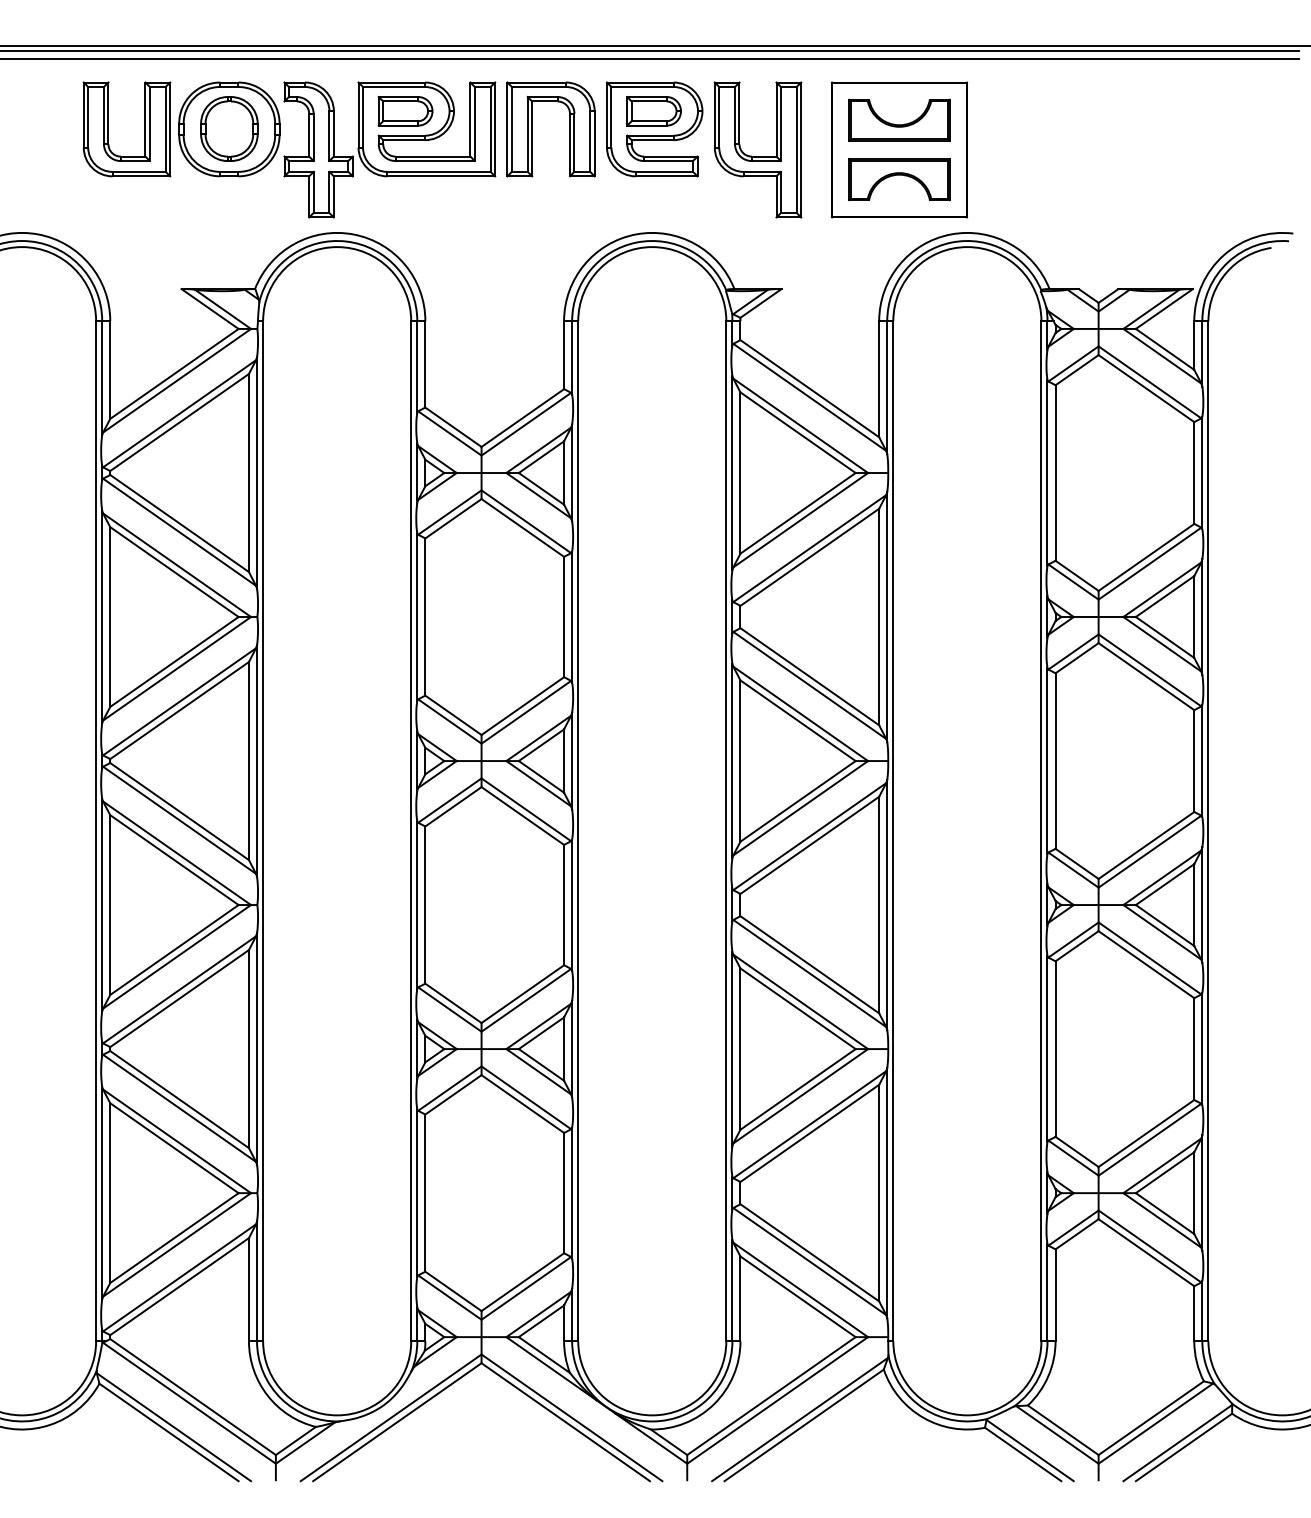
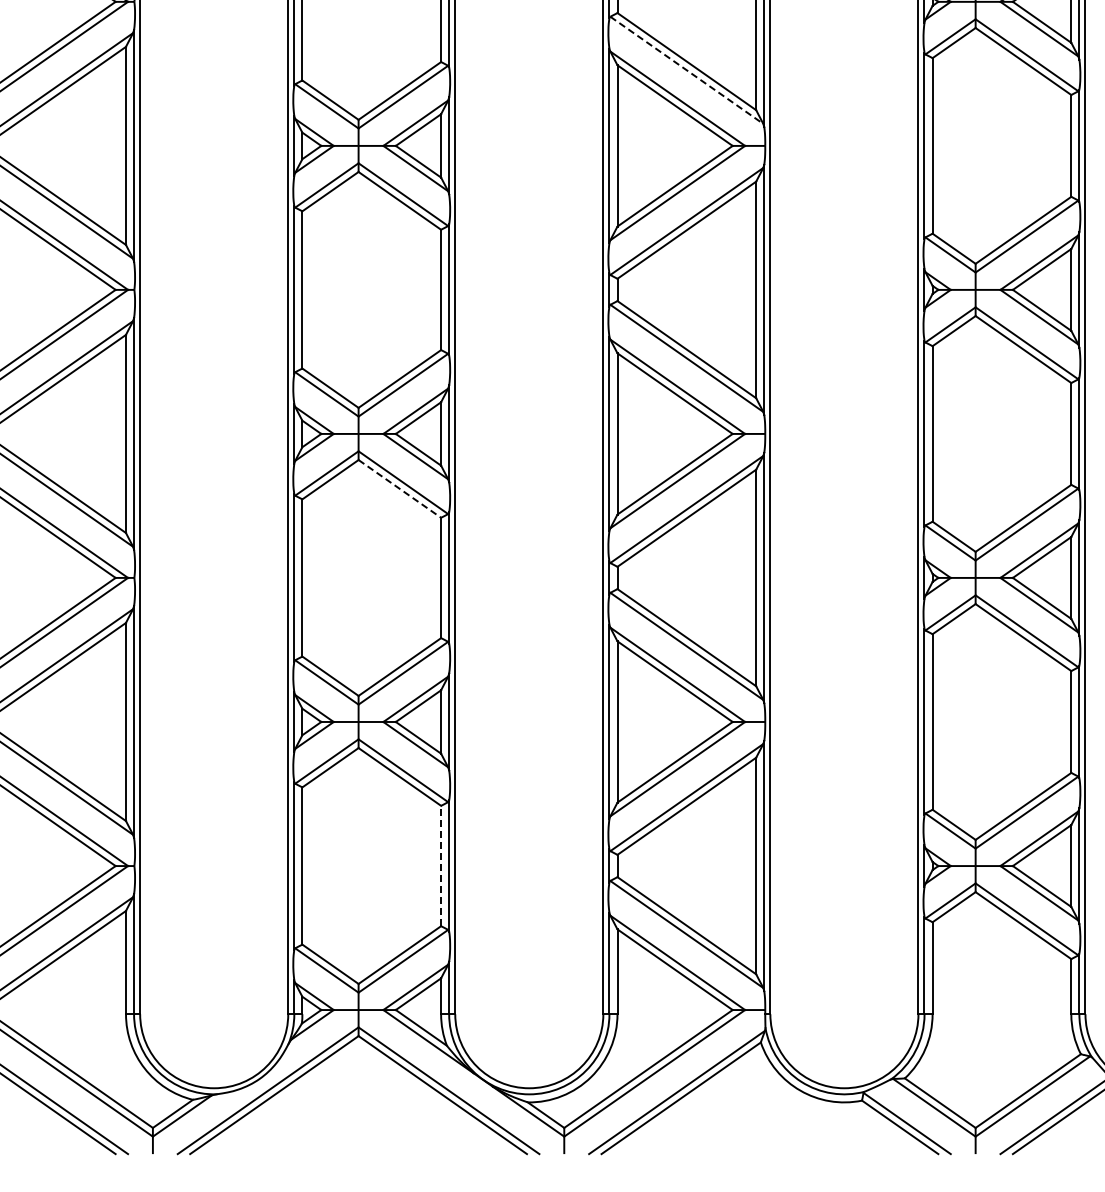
line: (810, 397) -> (687, 70), solid -> dashed
line: (523, 816) -> (400, 489), solid -> dashed
line: (564, 1192) -> (441, 865), solid -> dashed

